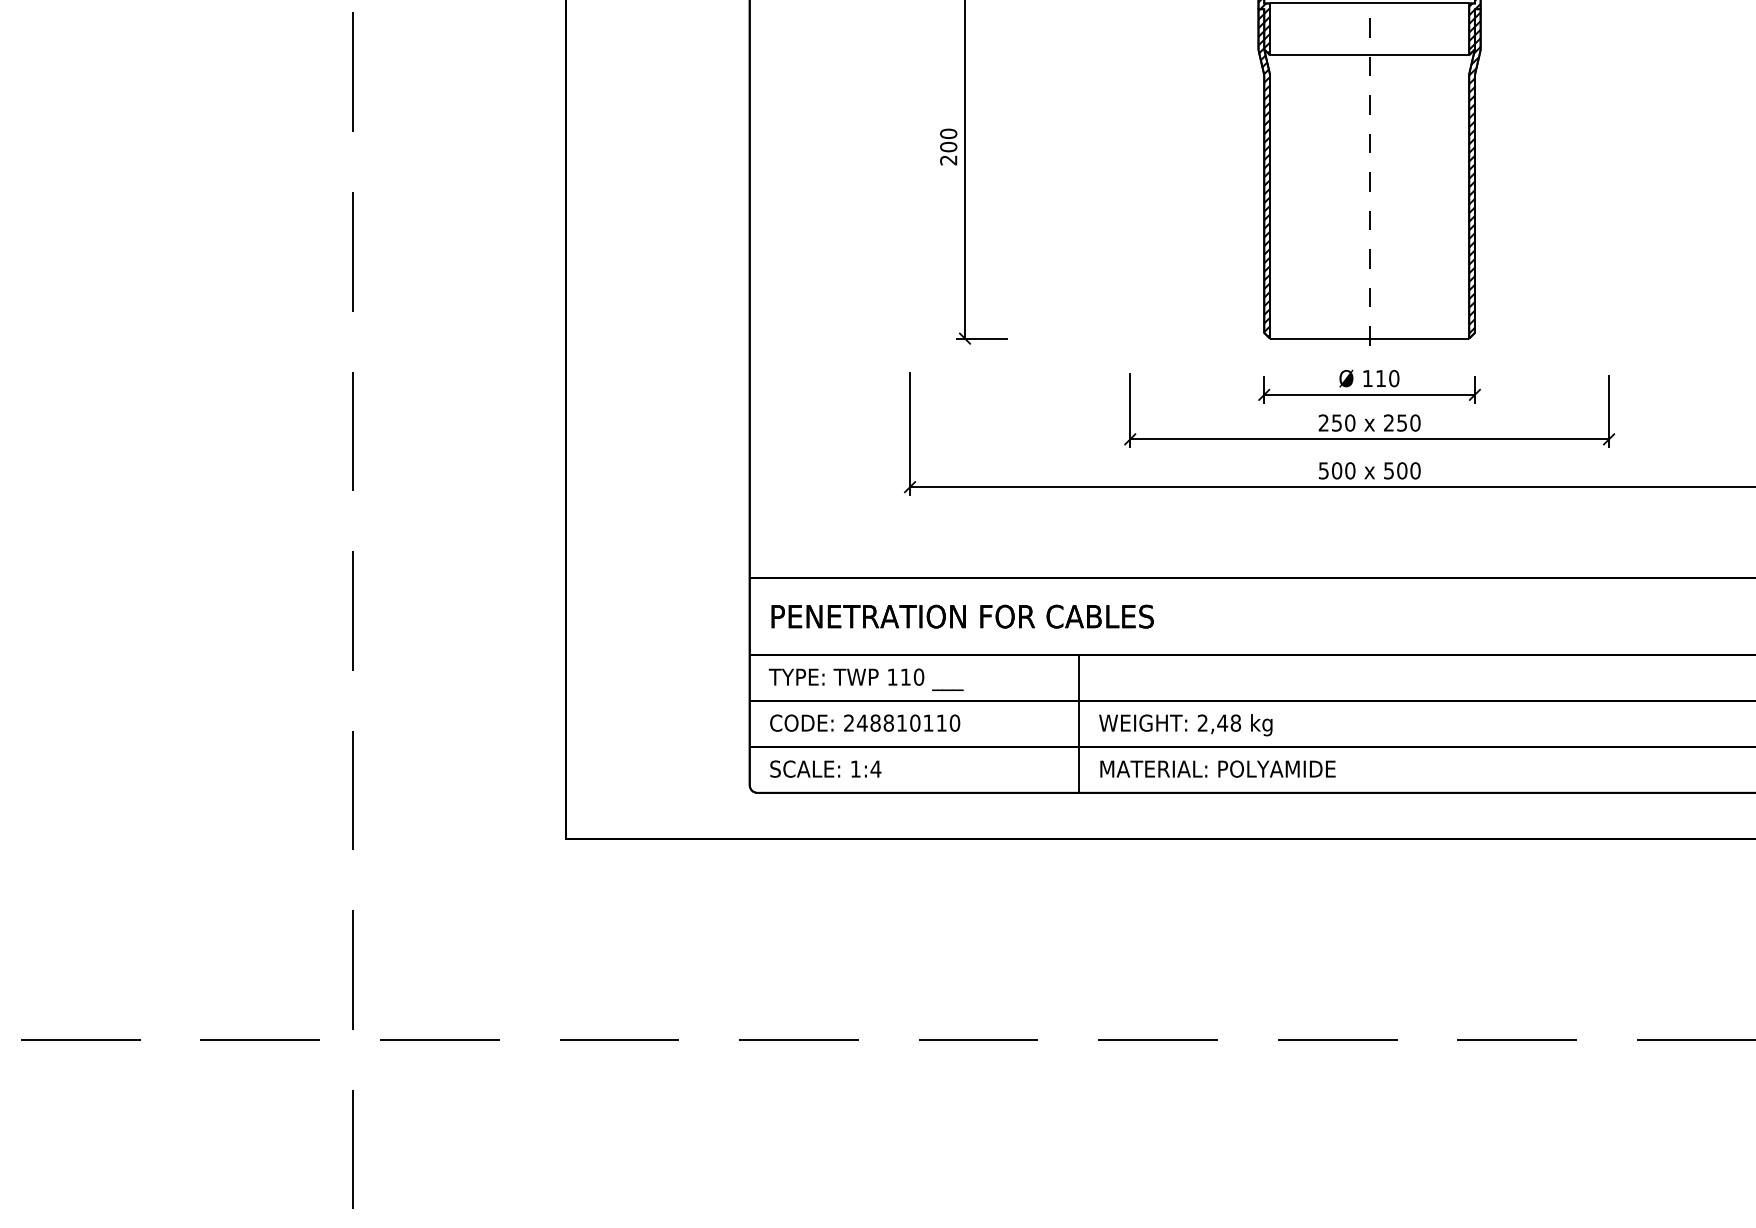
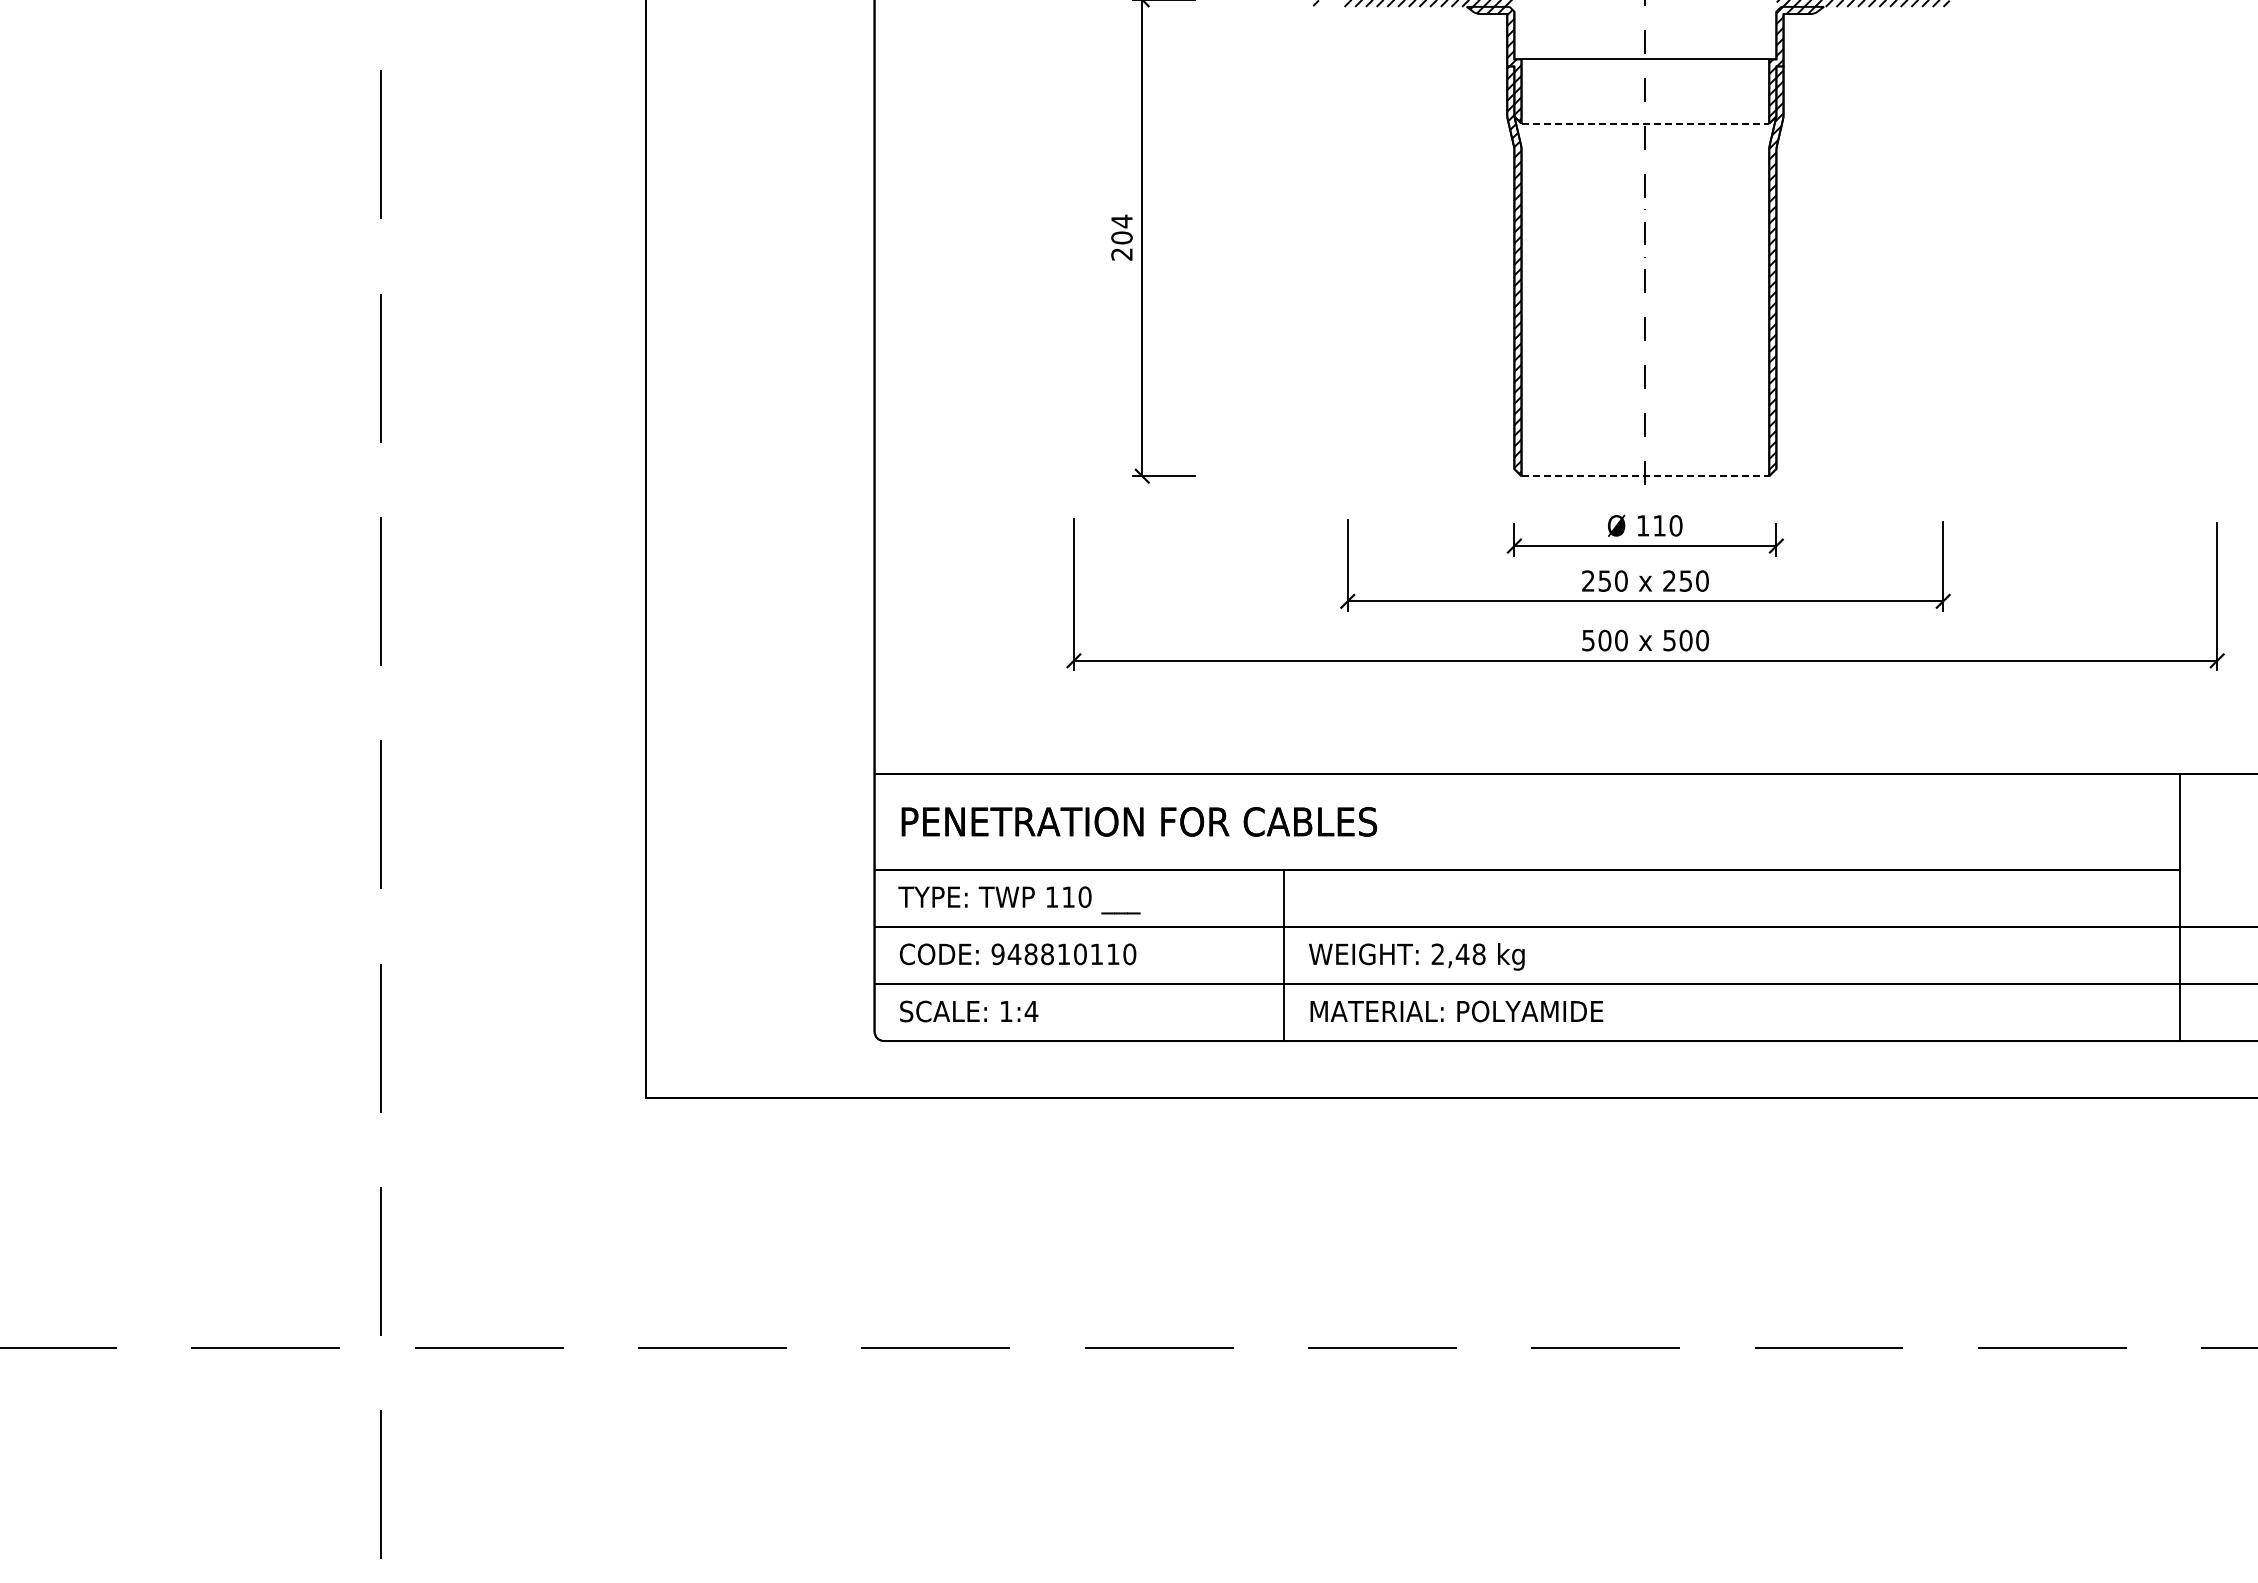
line: (1369, 55) -> (1645, 123), solid -> dashed
text: (948, 133) -> (1121, 221), 200 -> 204
line: (1369, 338) -> (1645, 476), solid -> dashed
text: (848, 723) -> (997, 954), 248810110 -> 948810110

